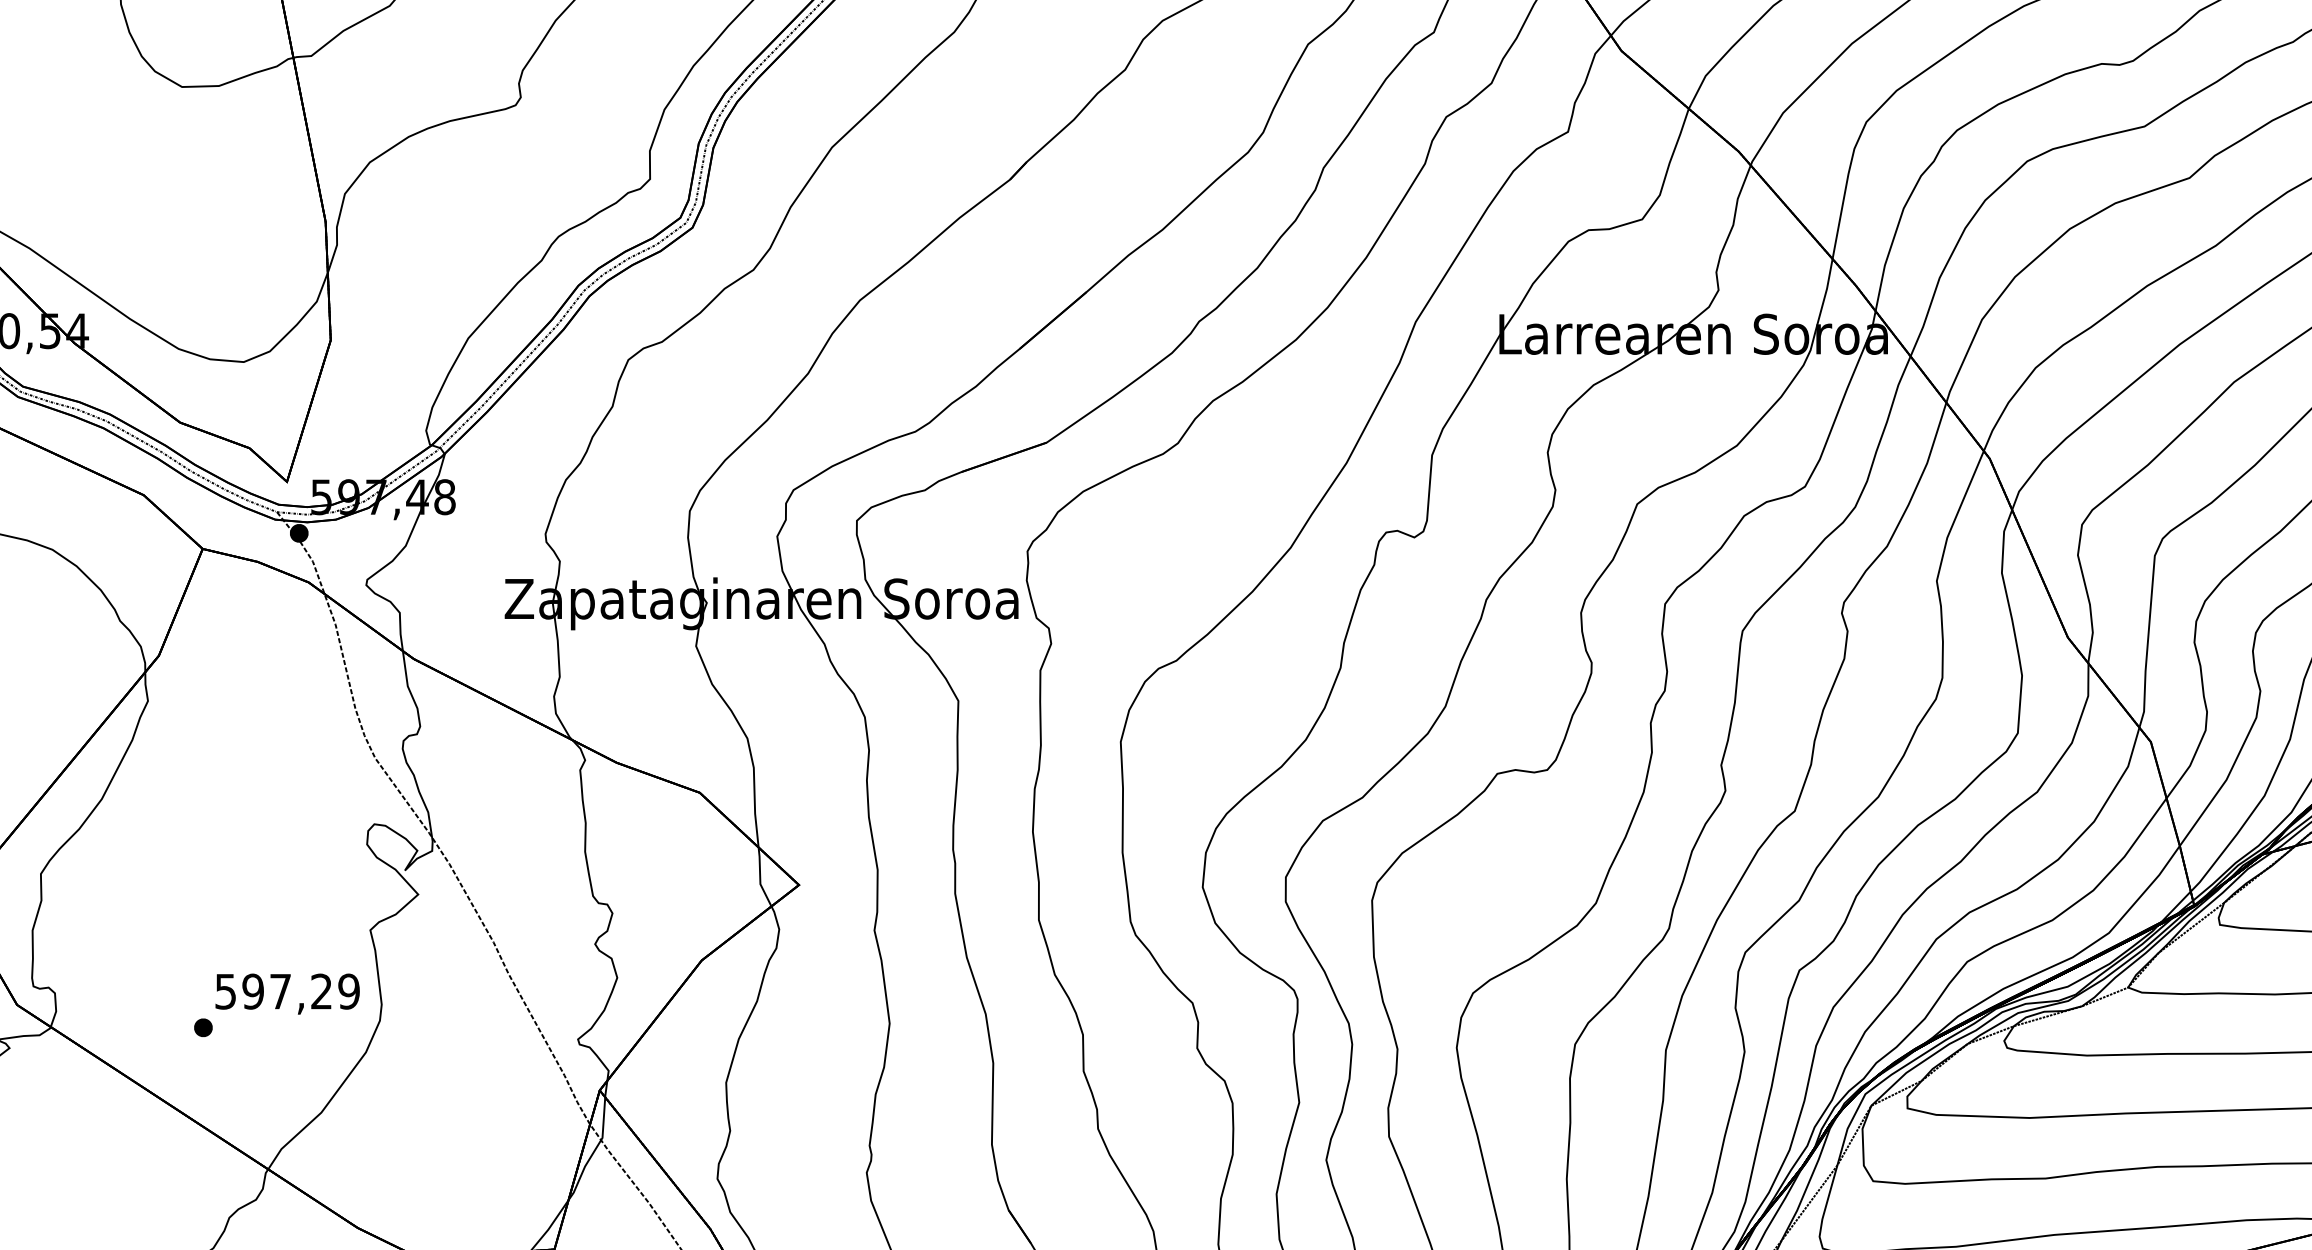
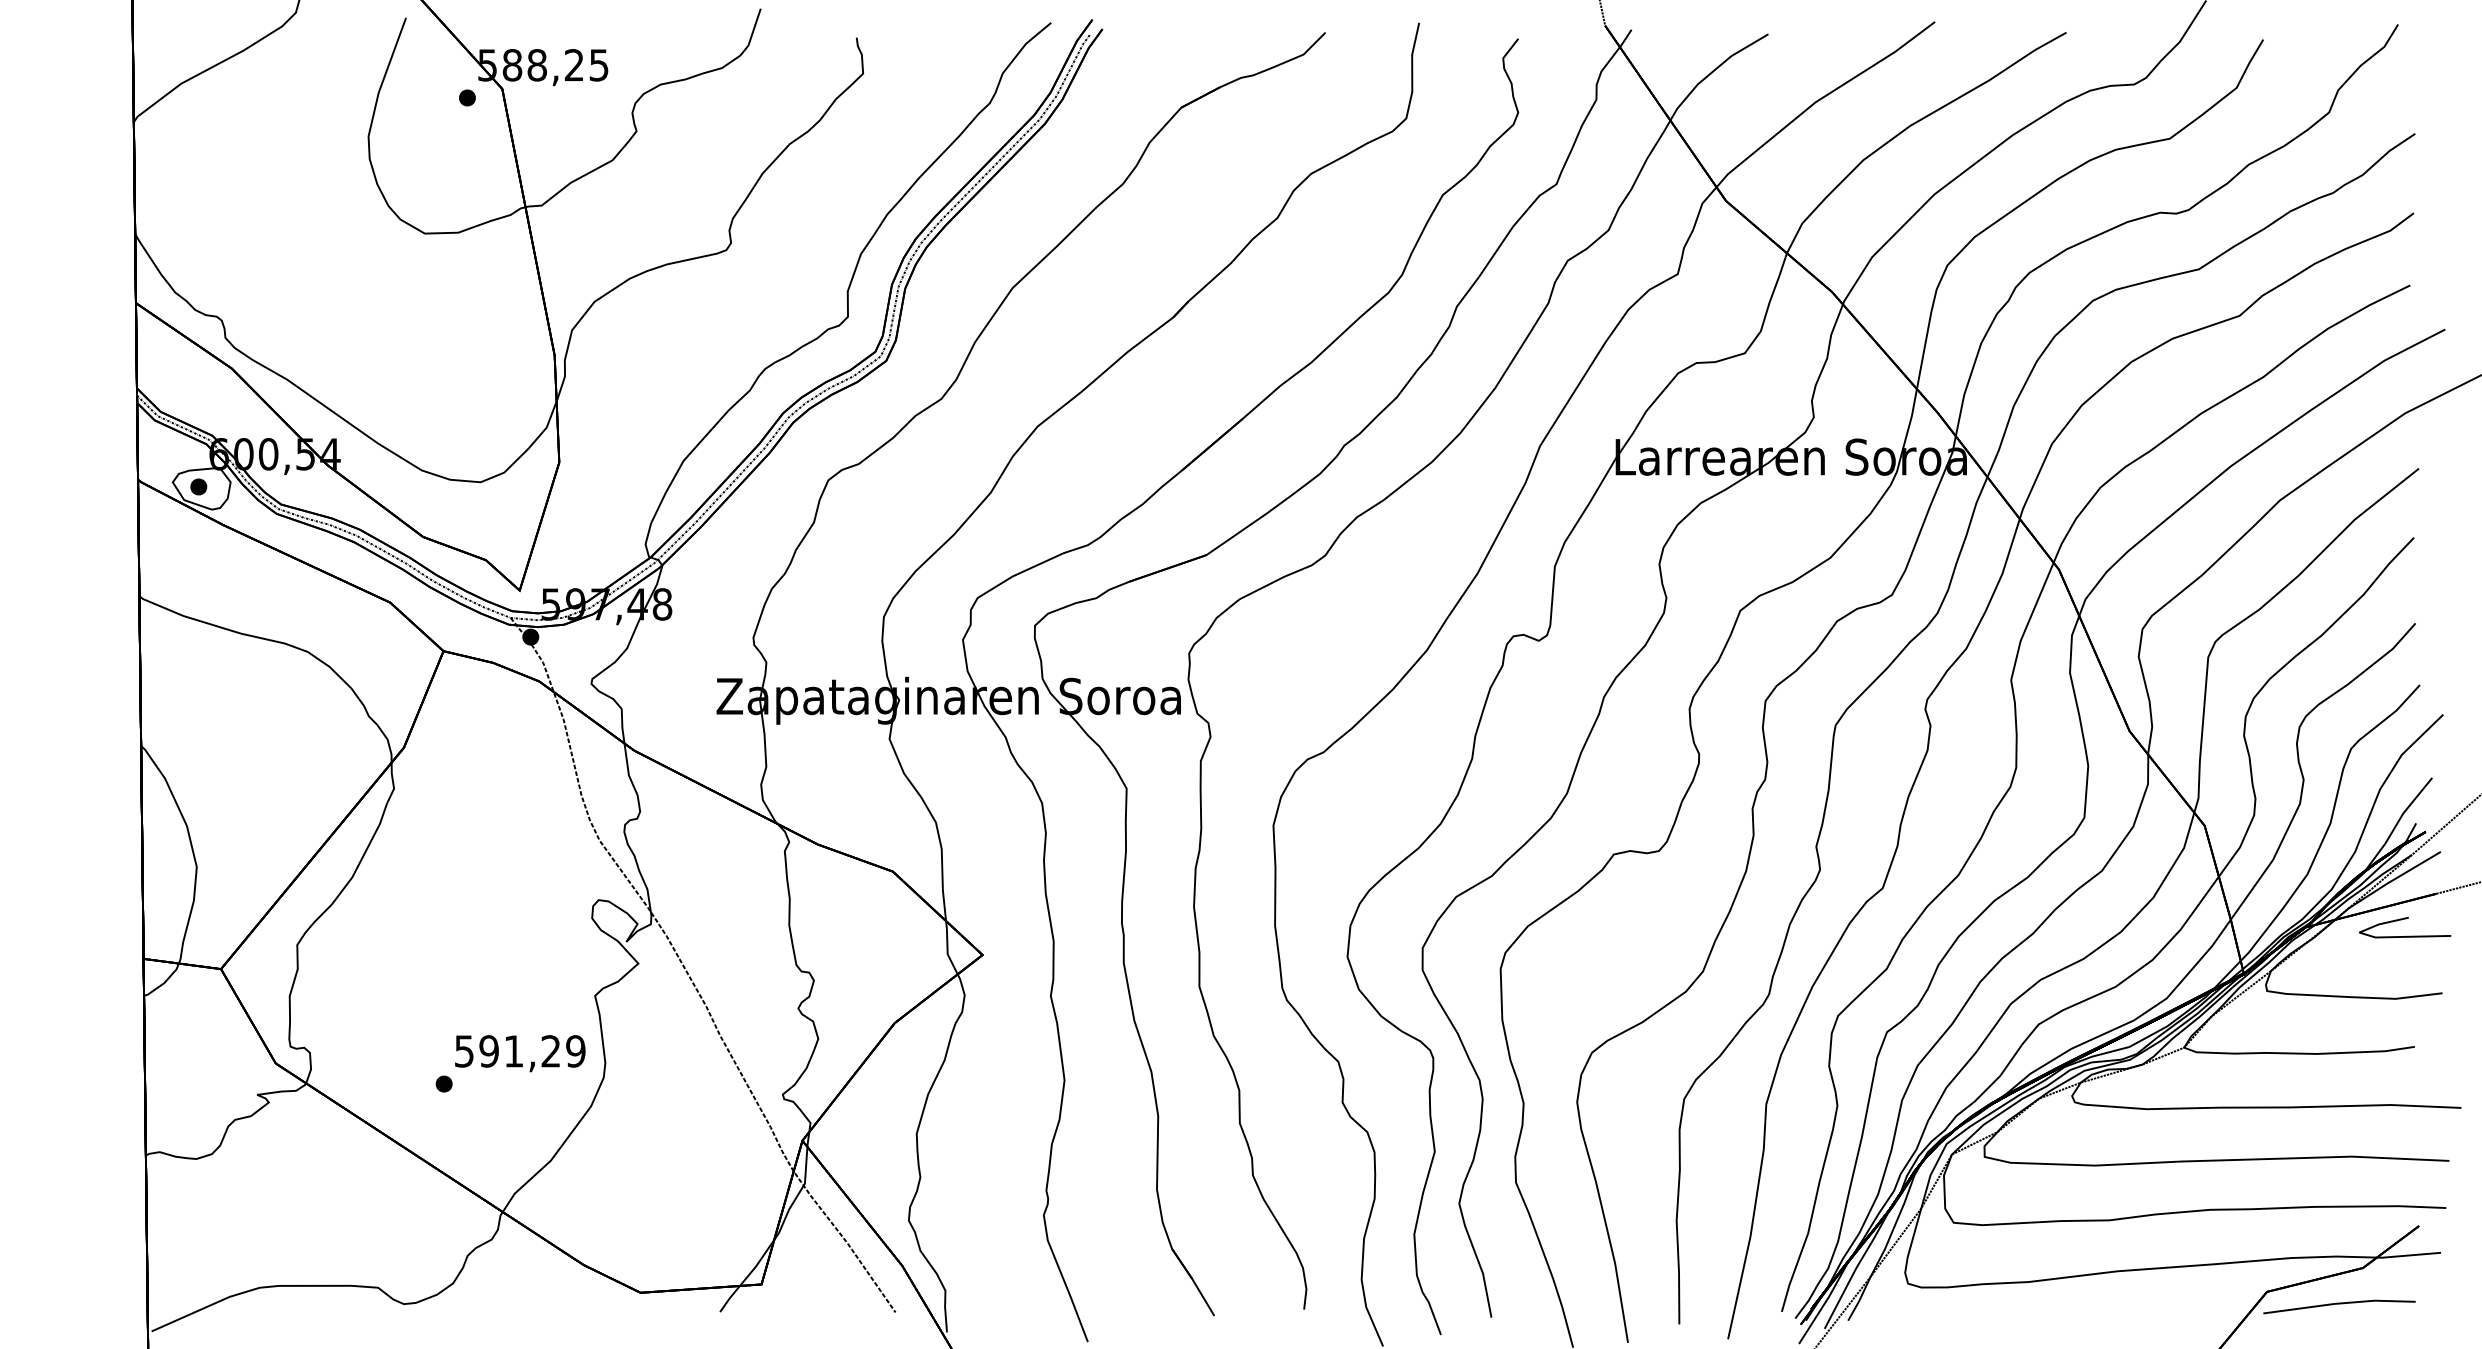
text: (280, 991) -> (513, 1051), 597,29 -> 591,29

